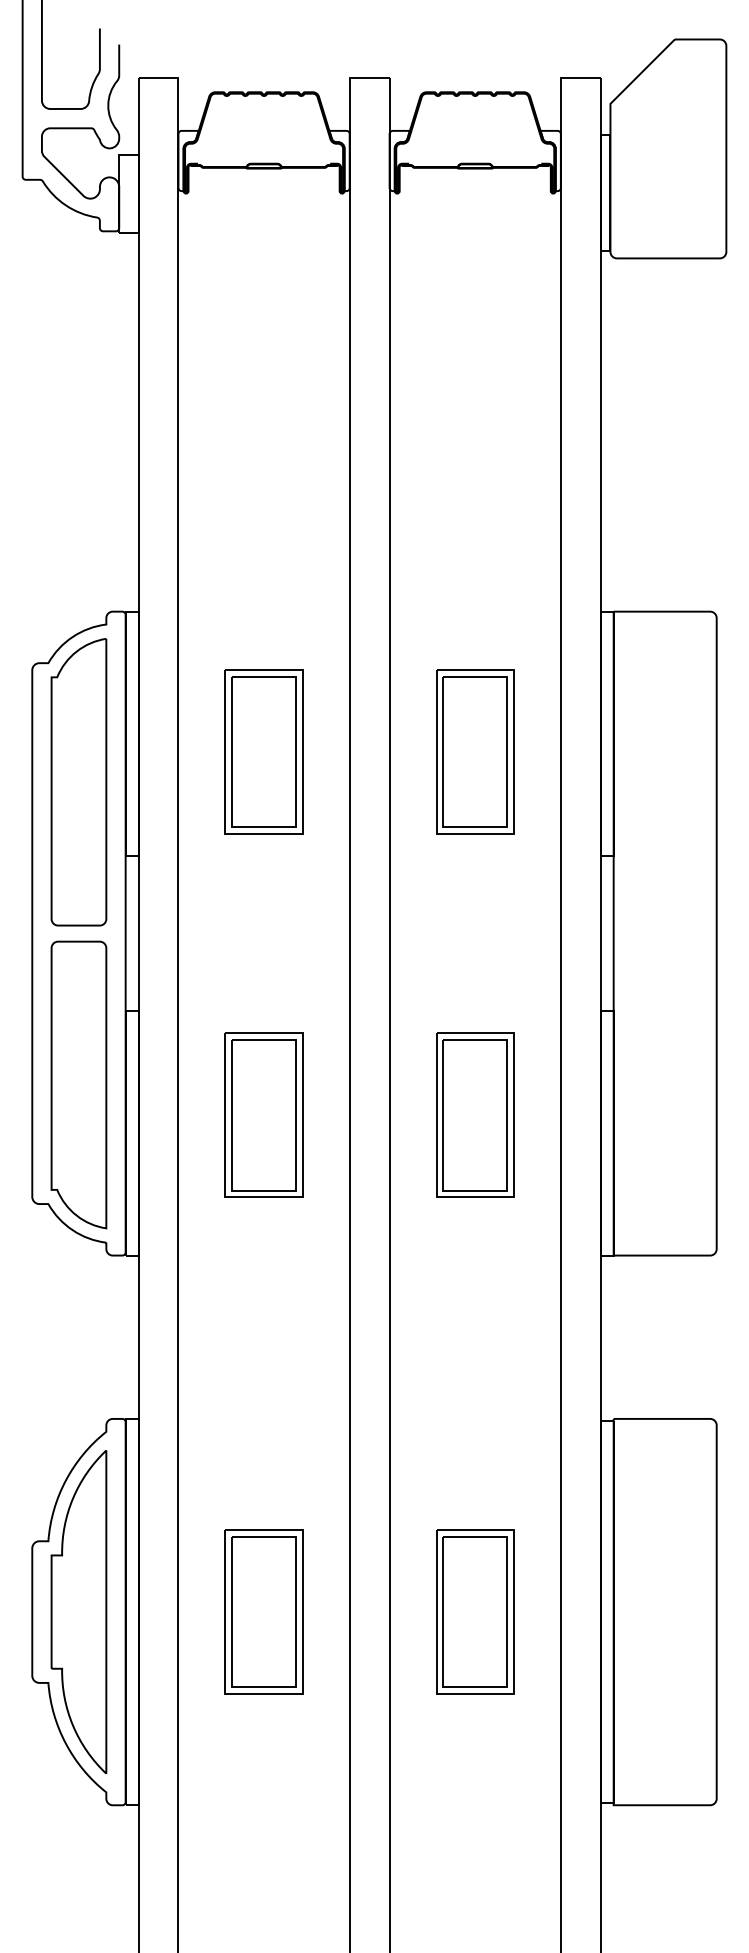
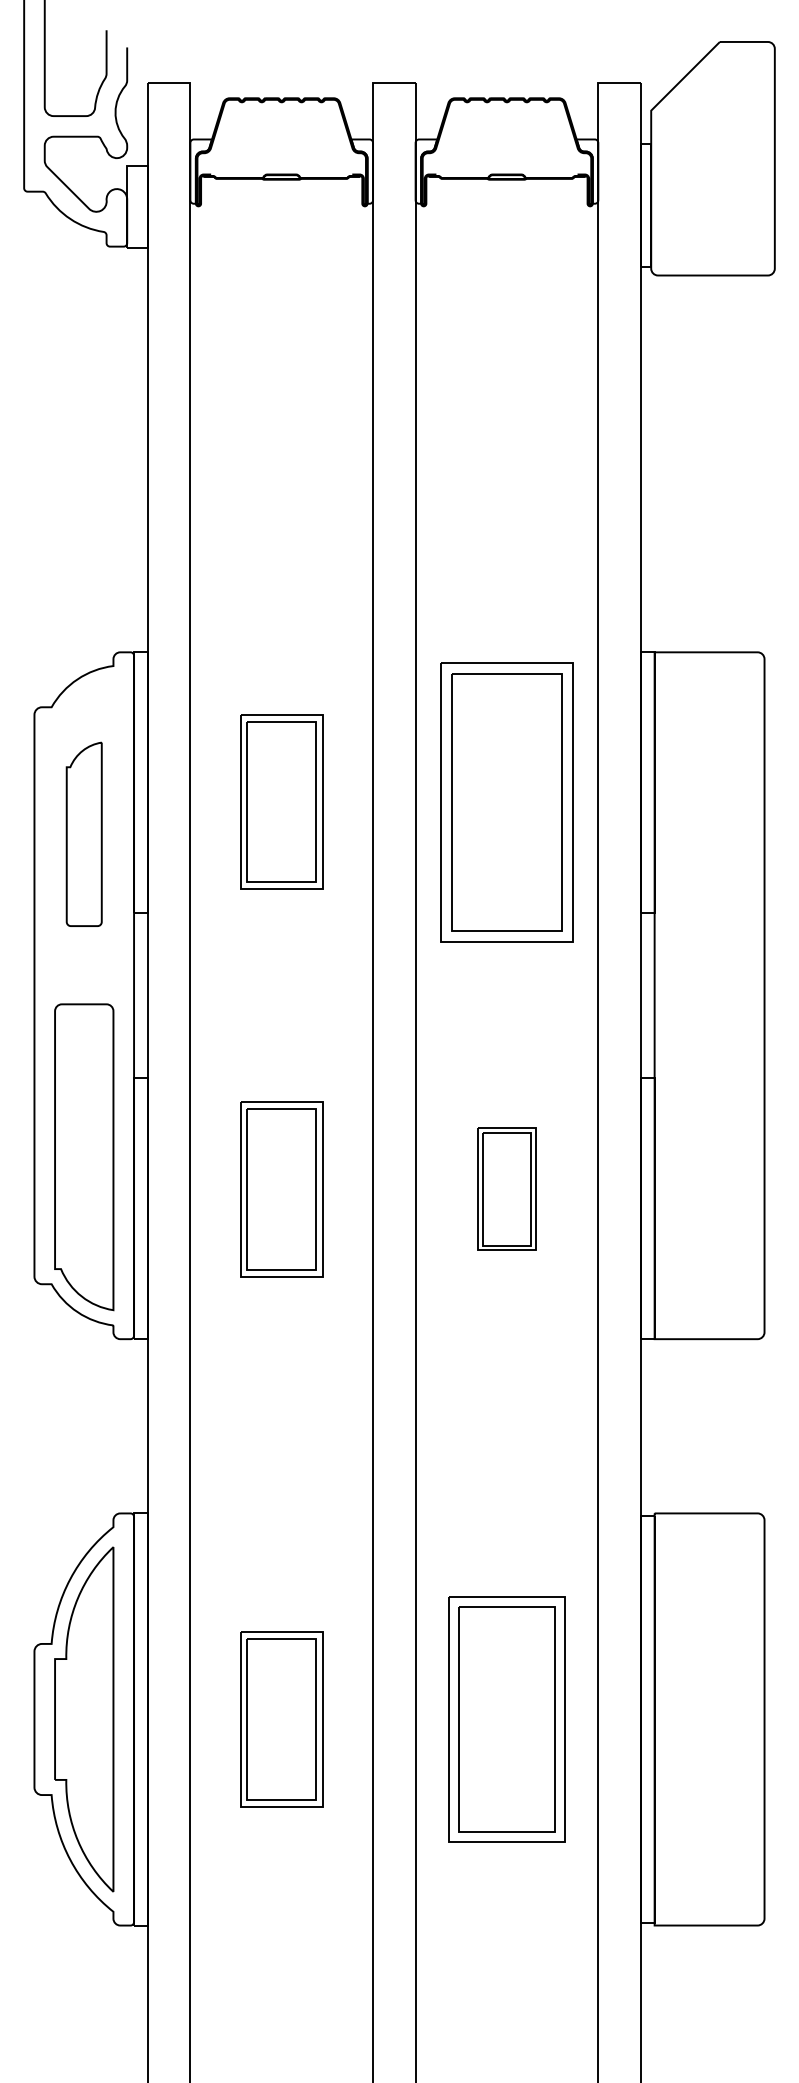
part: (475, 751) -> (507, 801), size x1.6
part: (78, 782) -> (83, 834), size x0.6
part: (475, 1114) -> (507, 1188), size x0.7
part: (475, 1611) -> (507, 1718), size x1.4

